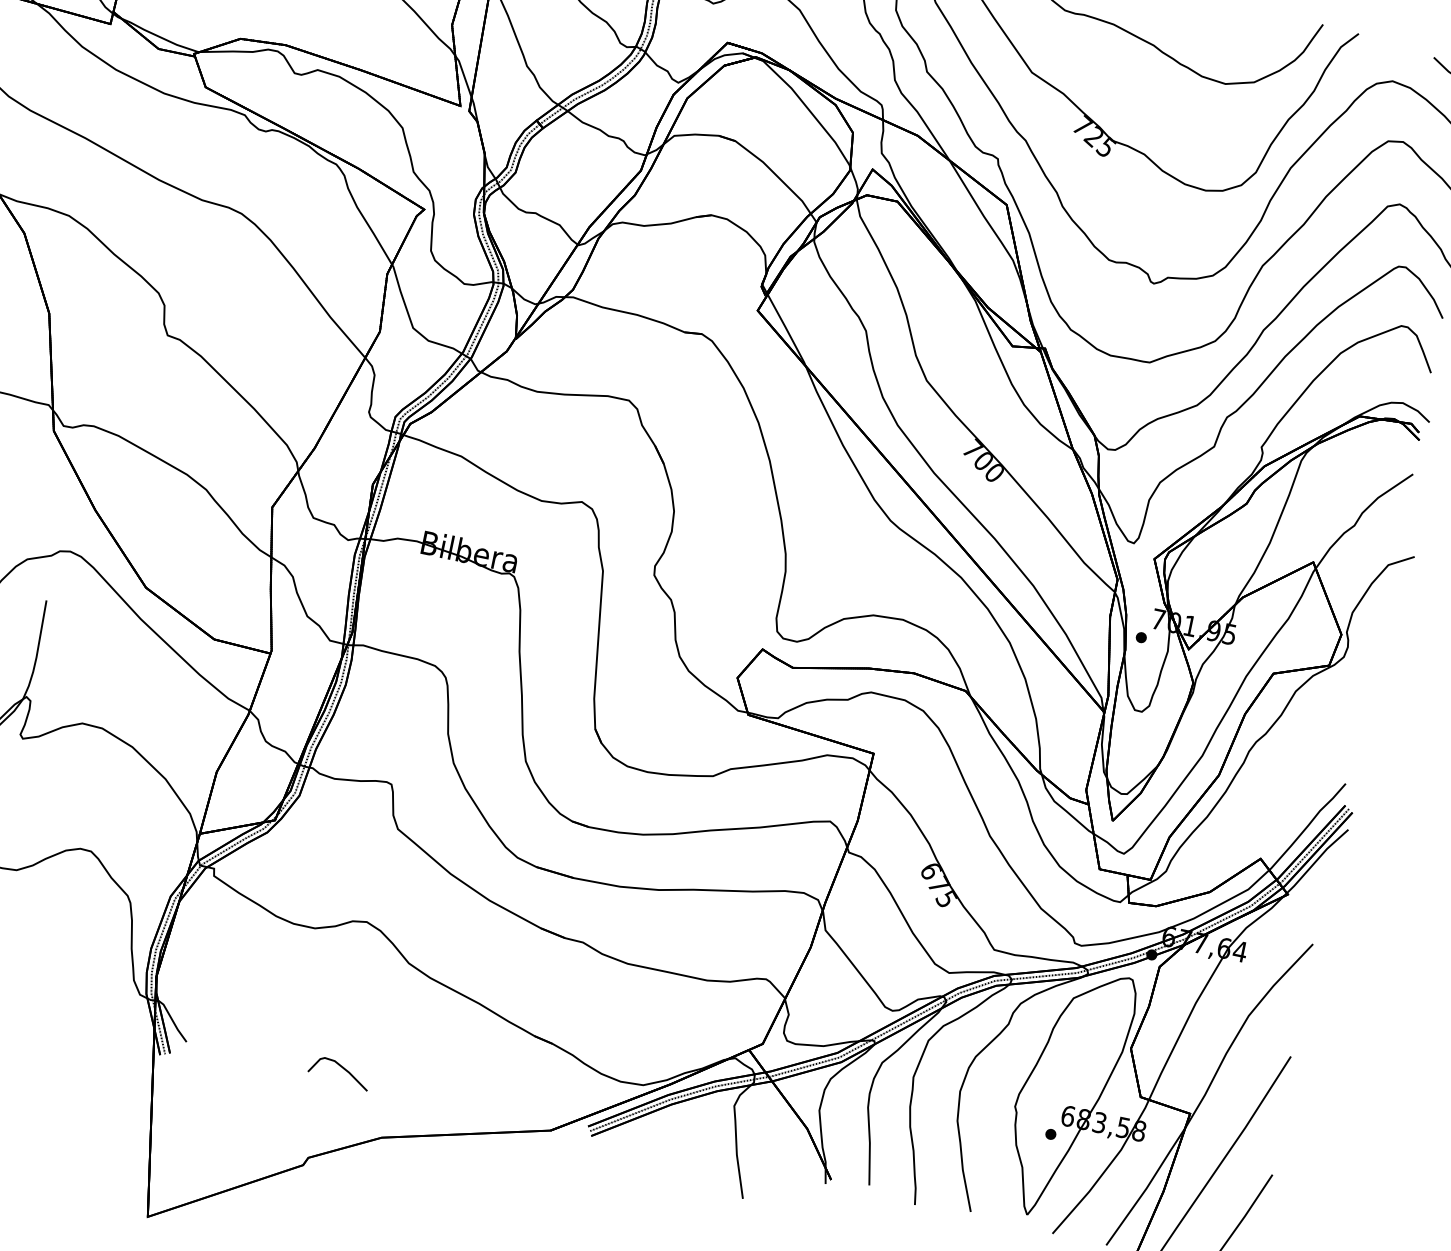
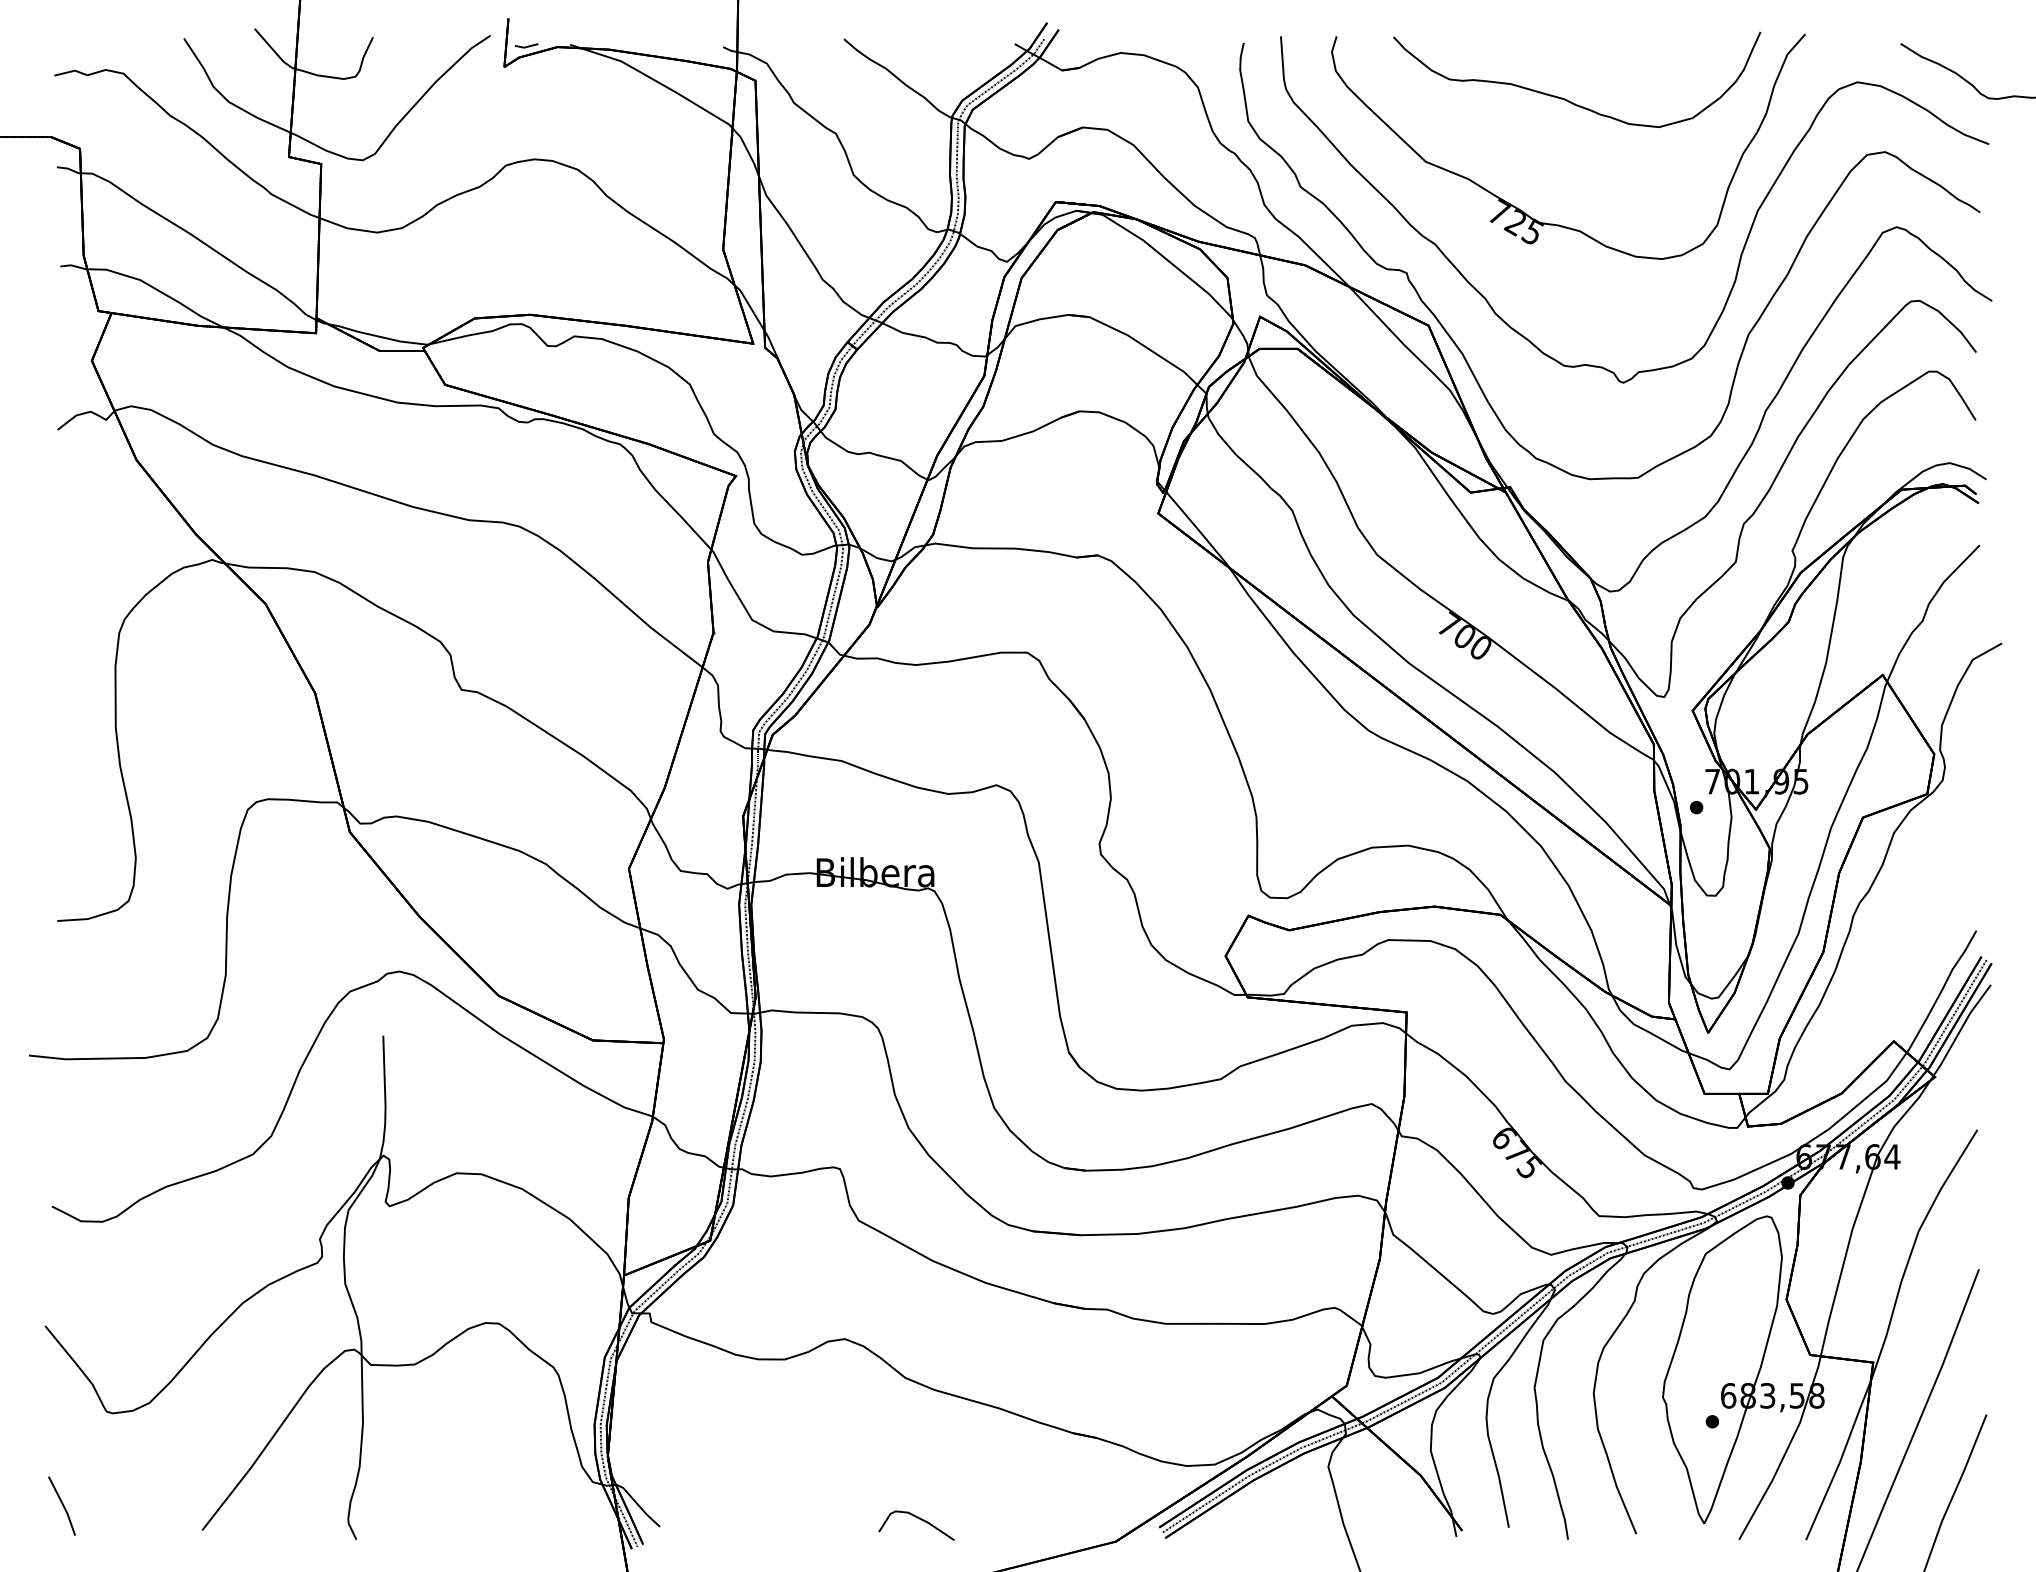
curve: (342, 1068) -> (919, 1519), moved

